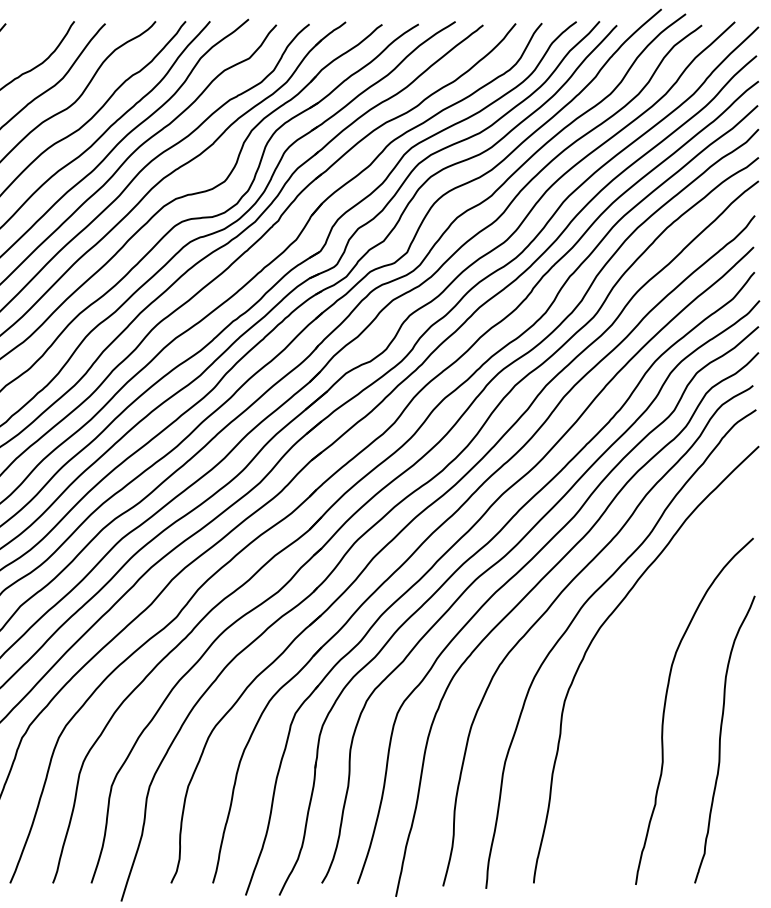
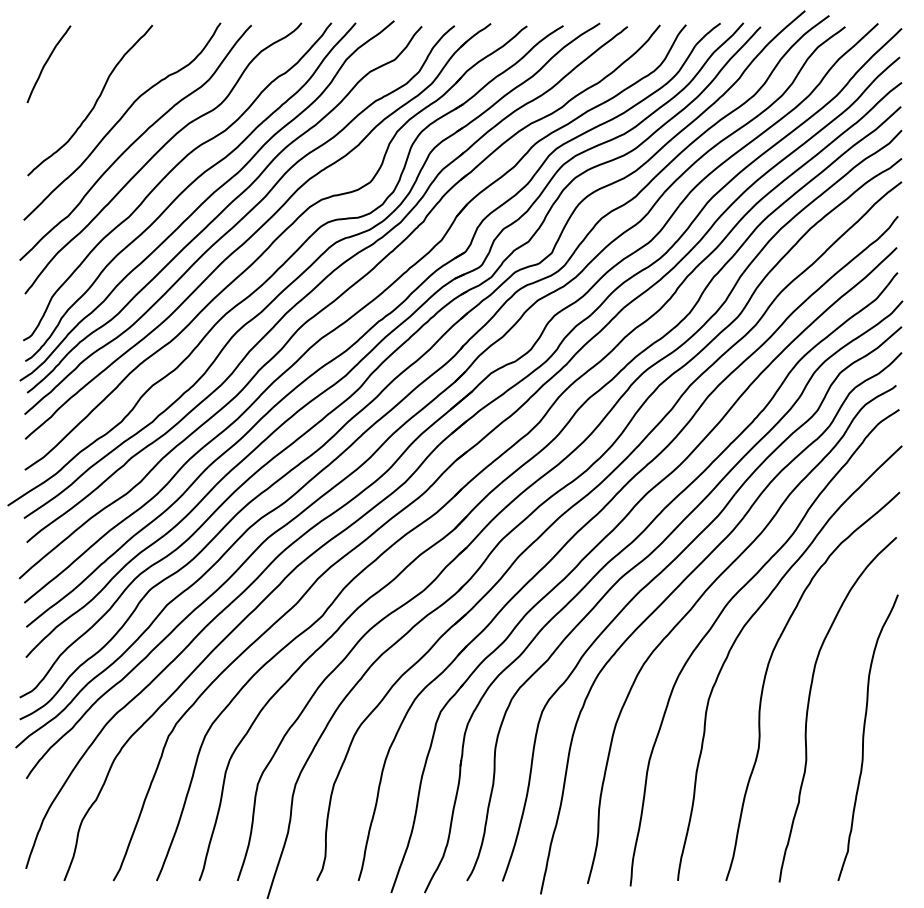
curve: (623, 673) -> (767, 672), added

